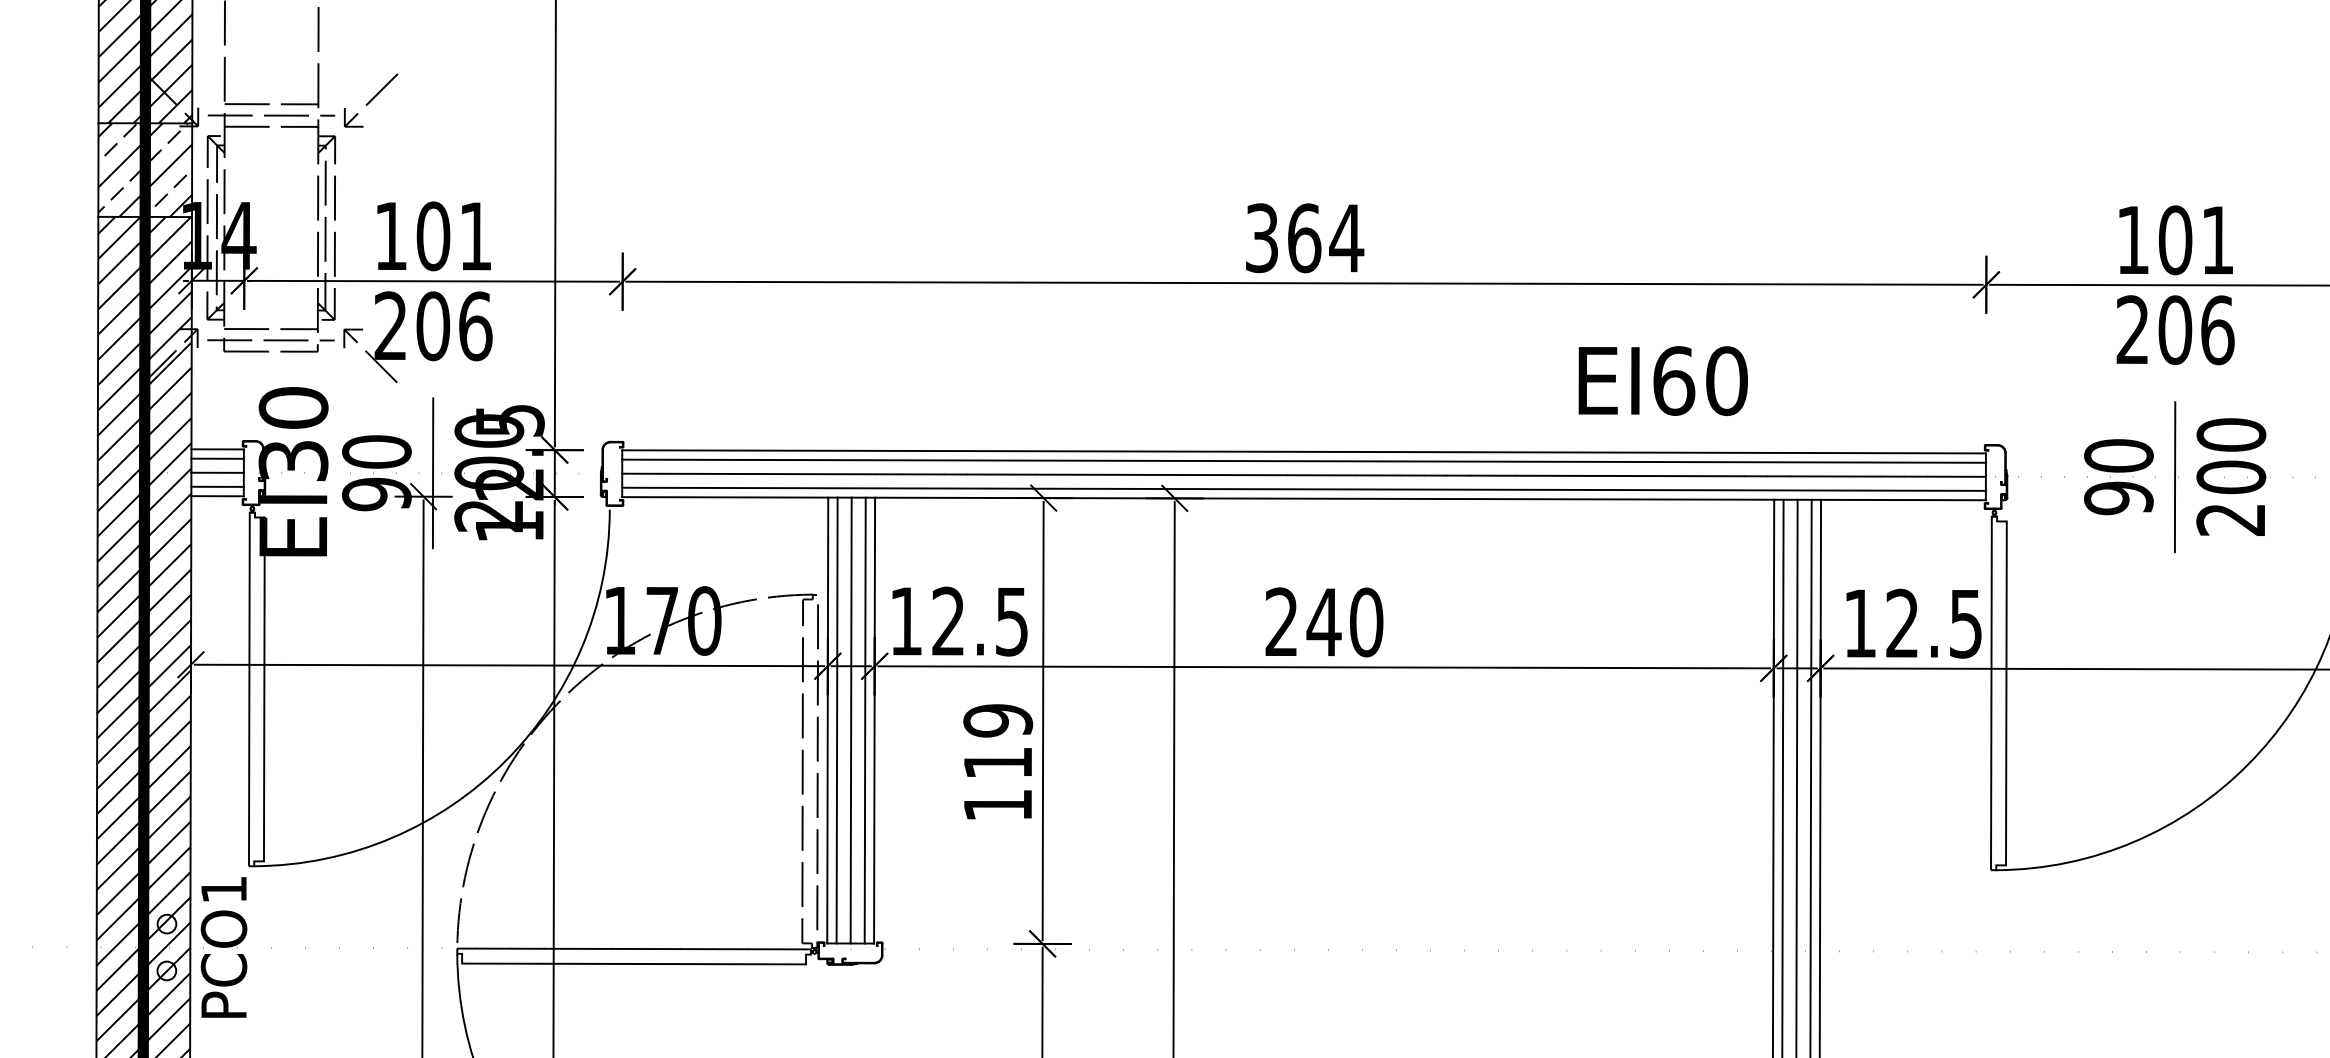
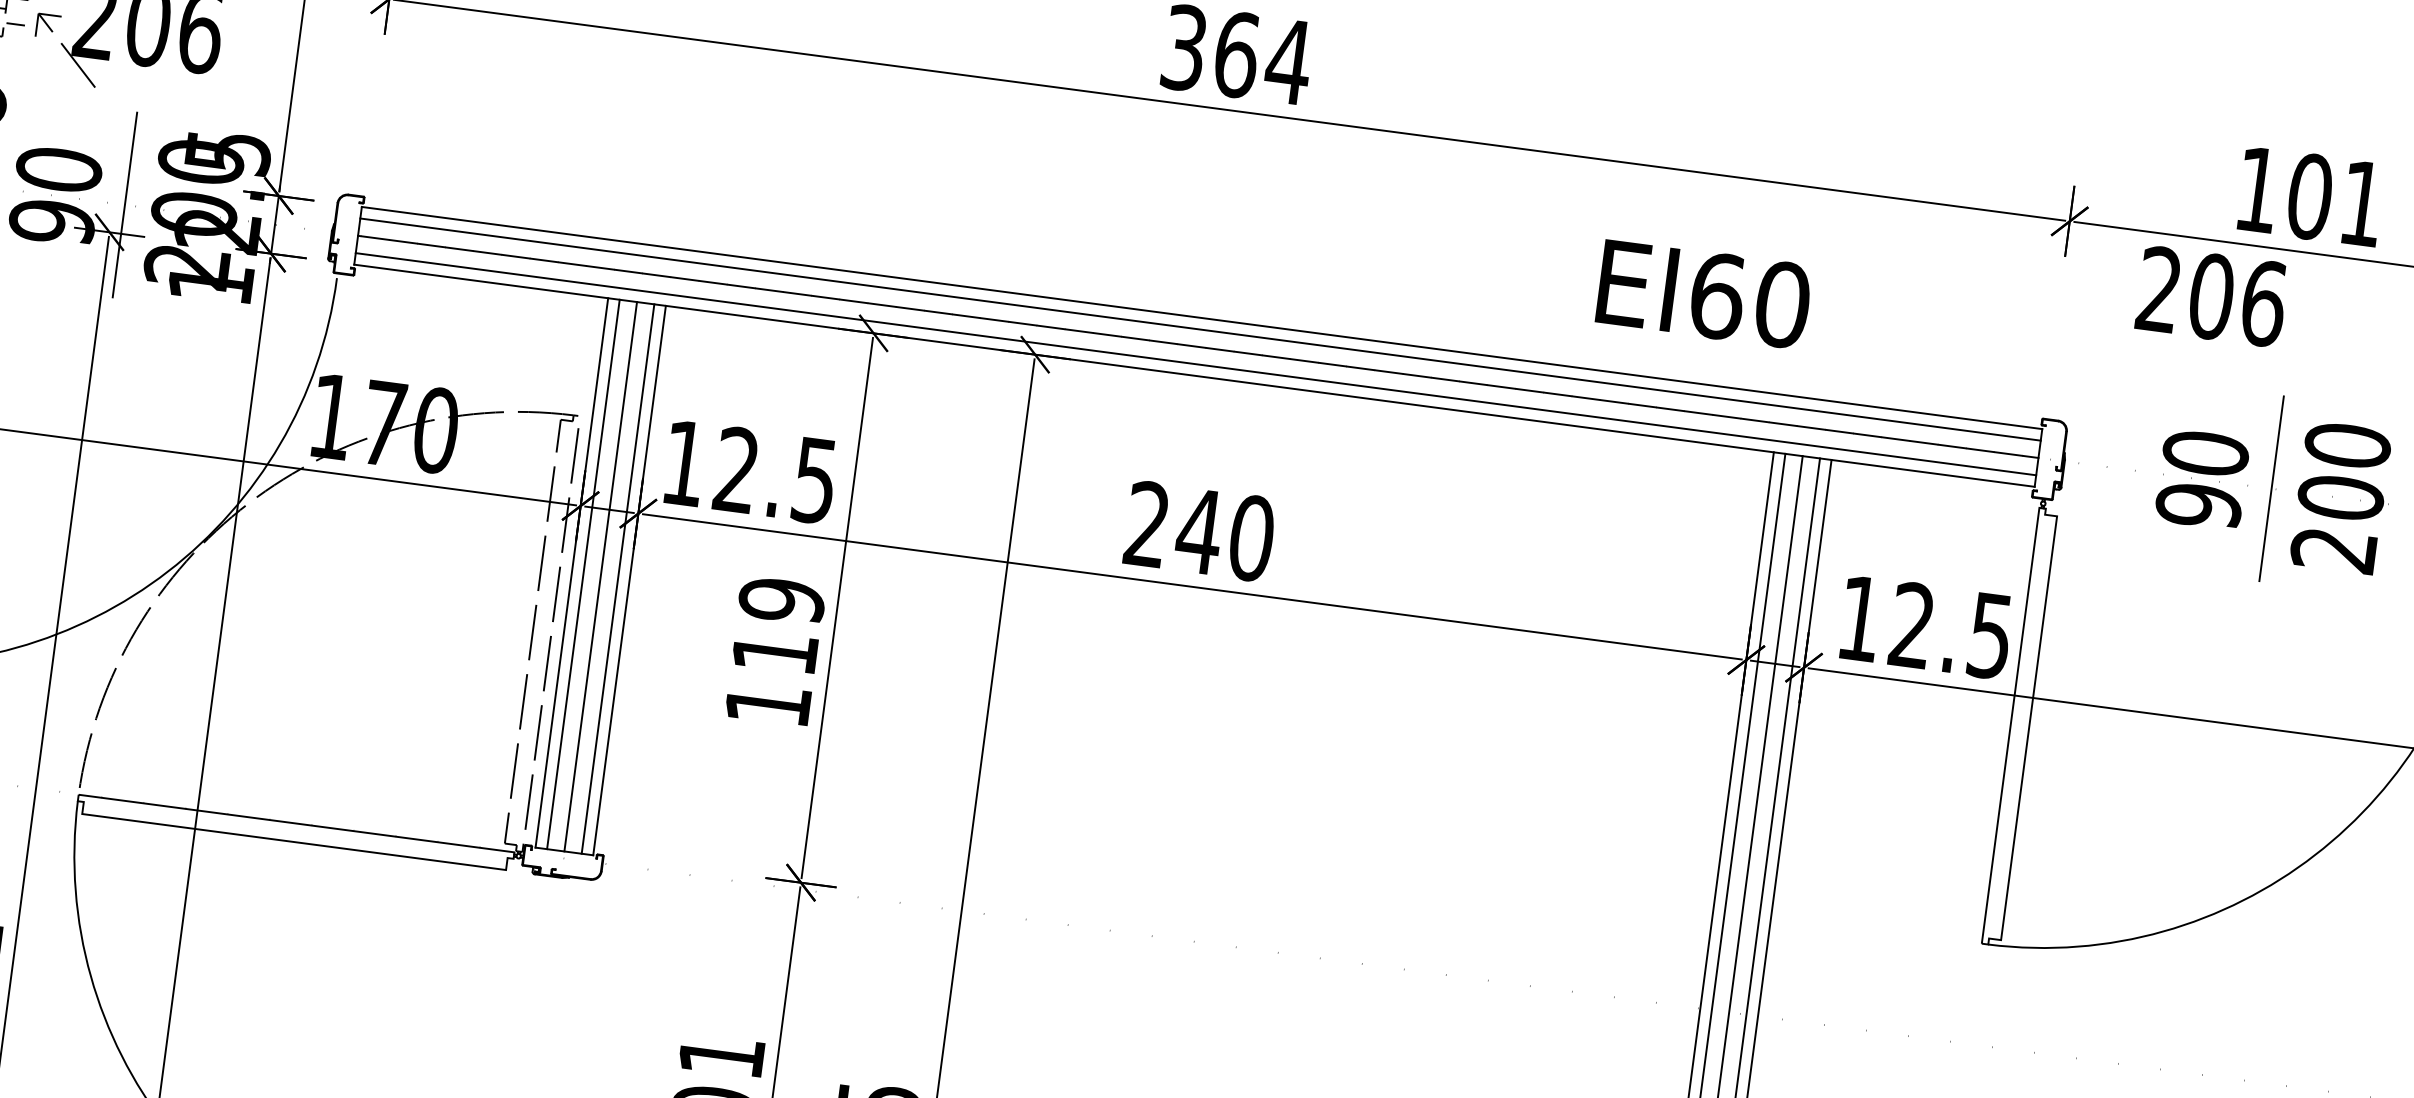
text: (2175, 330) -> (2211, 297), moved
text: (1662, 381) -> (1703, 294), moved

